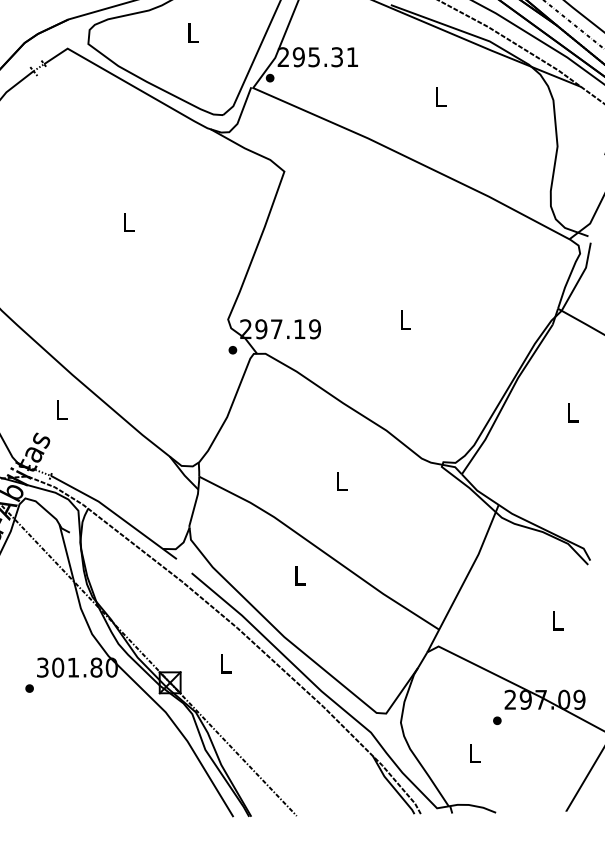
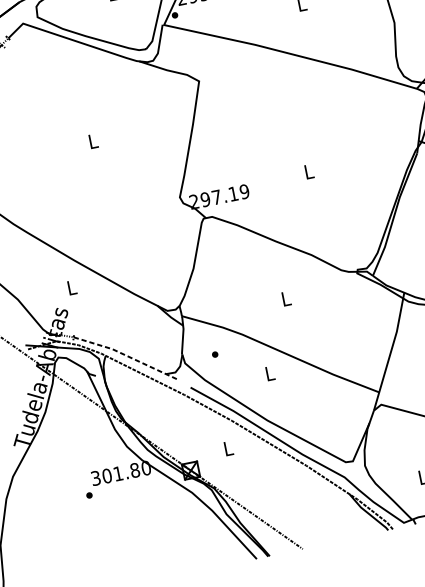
part: (232, 350) -> (214, 354), moved
line: (115, 513) -> (126, 355), solid -> dashed

